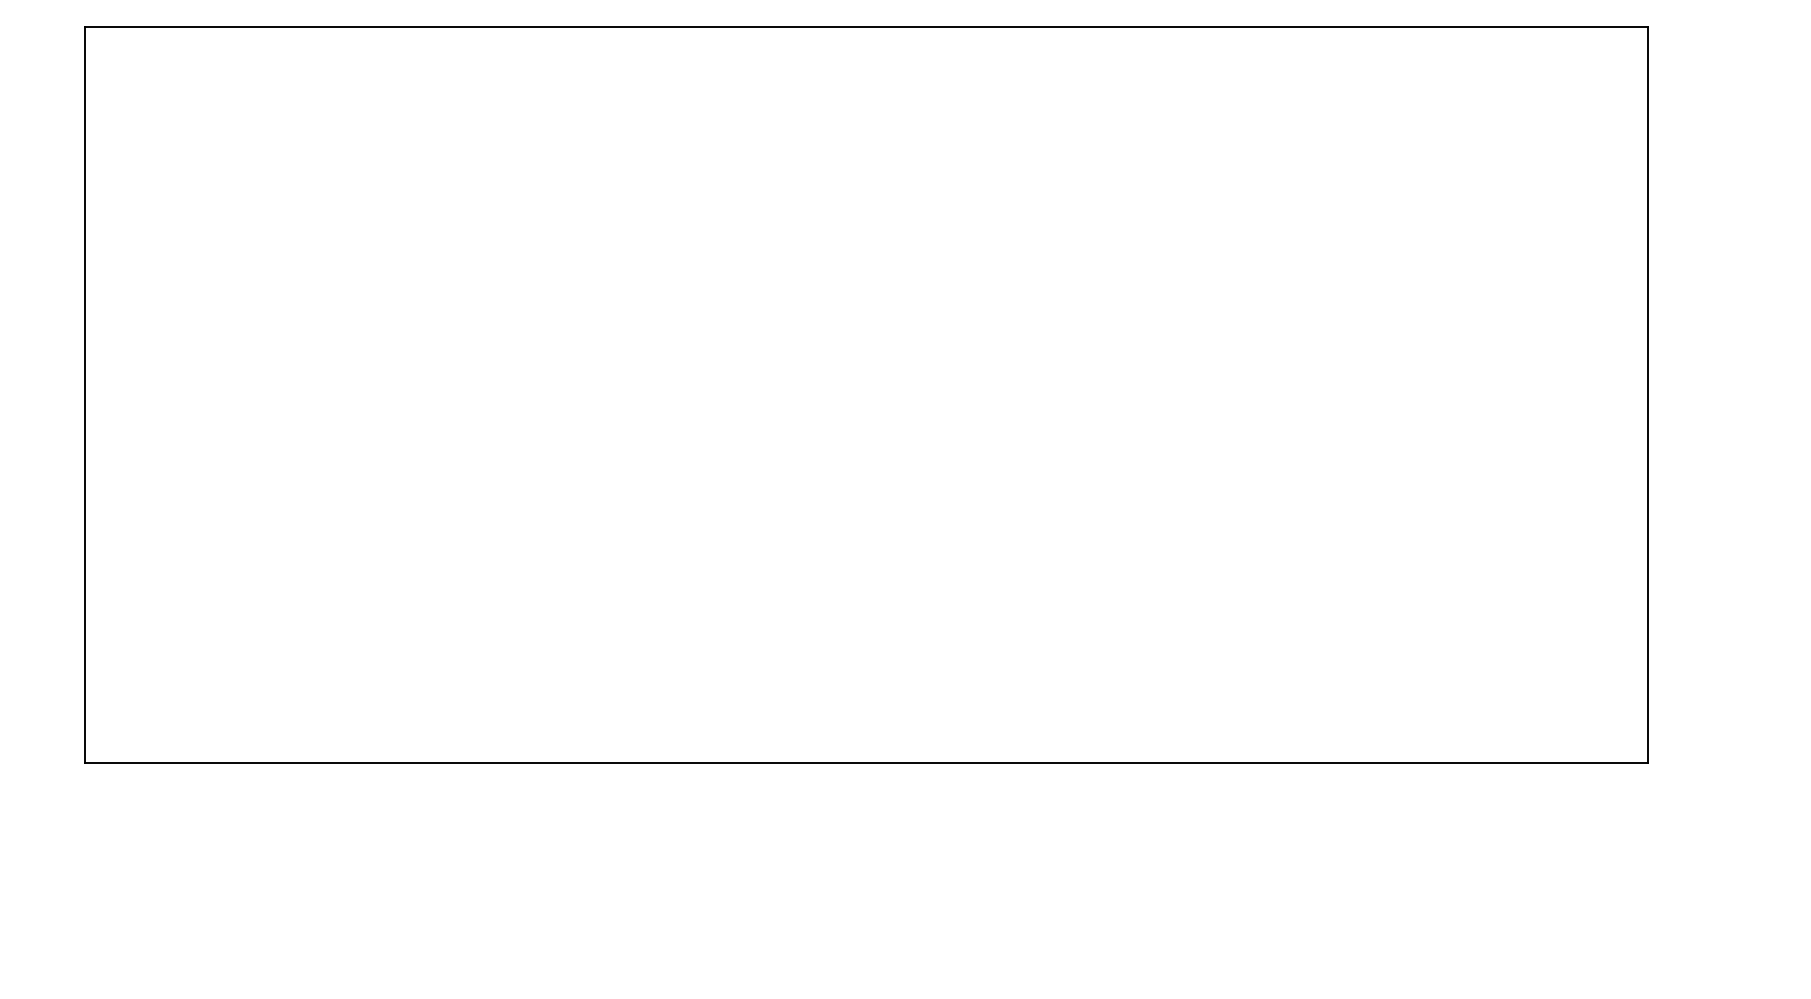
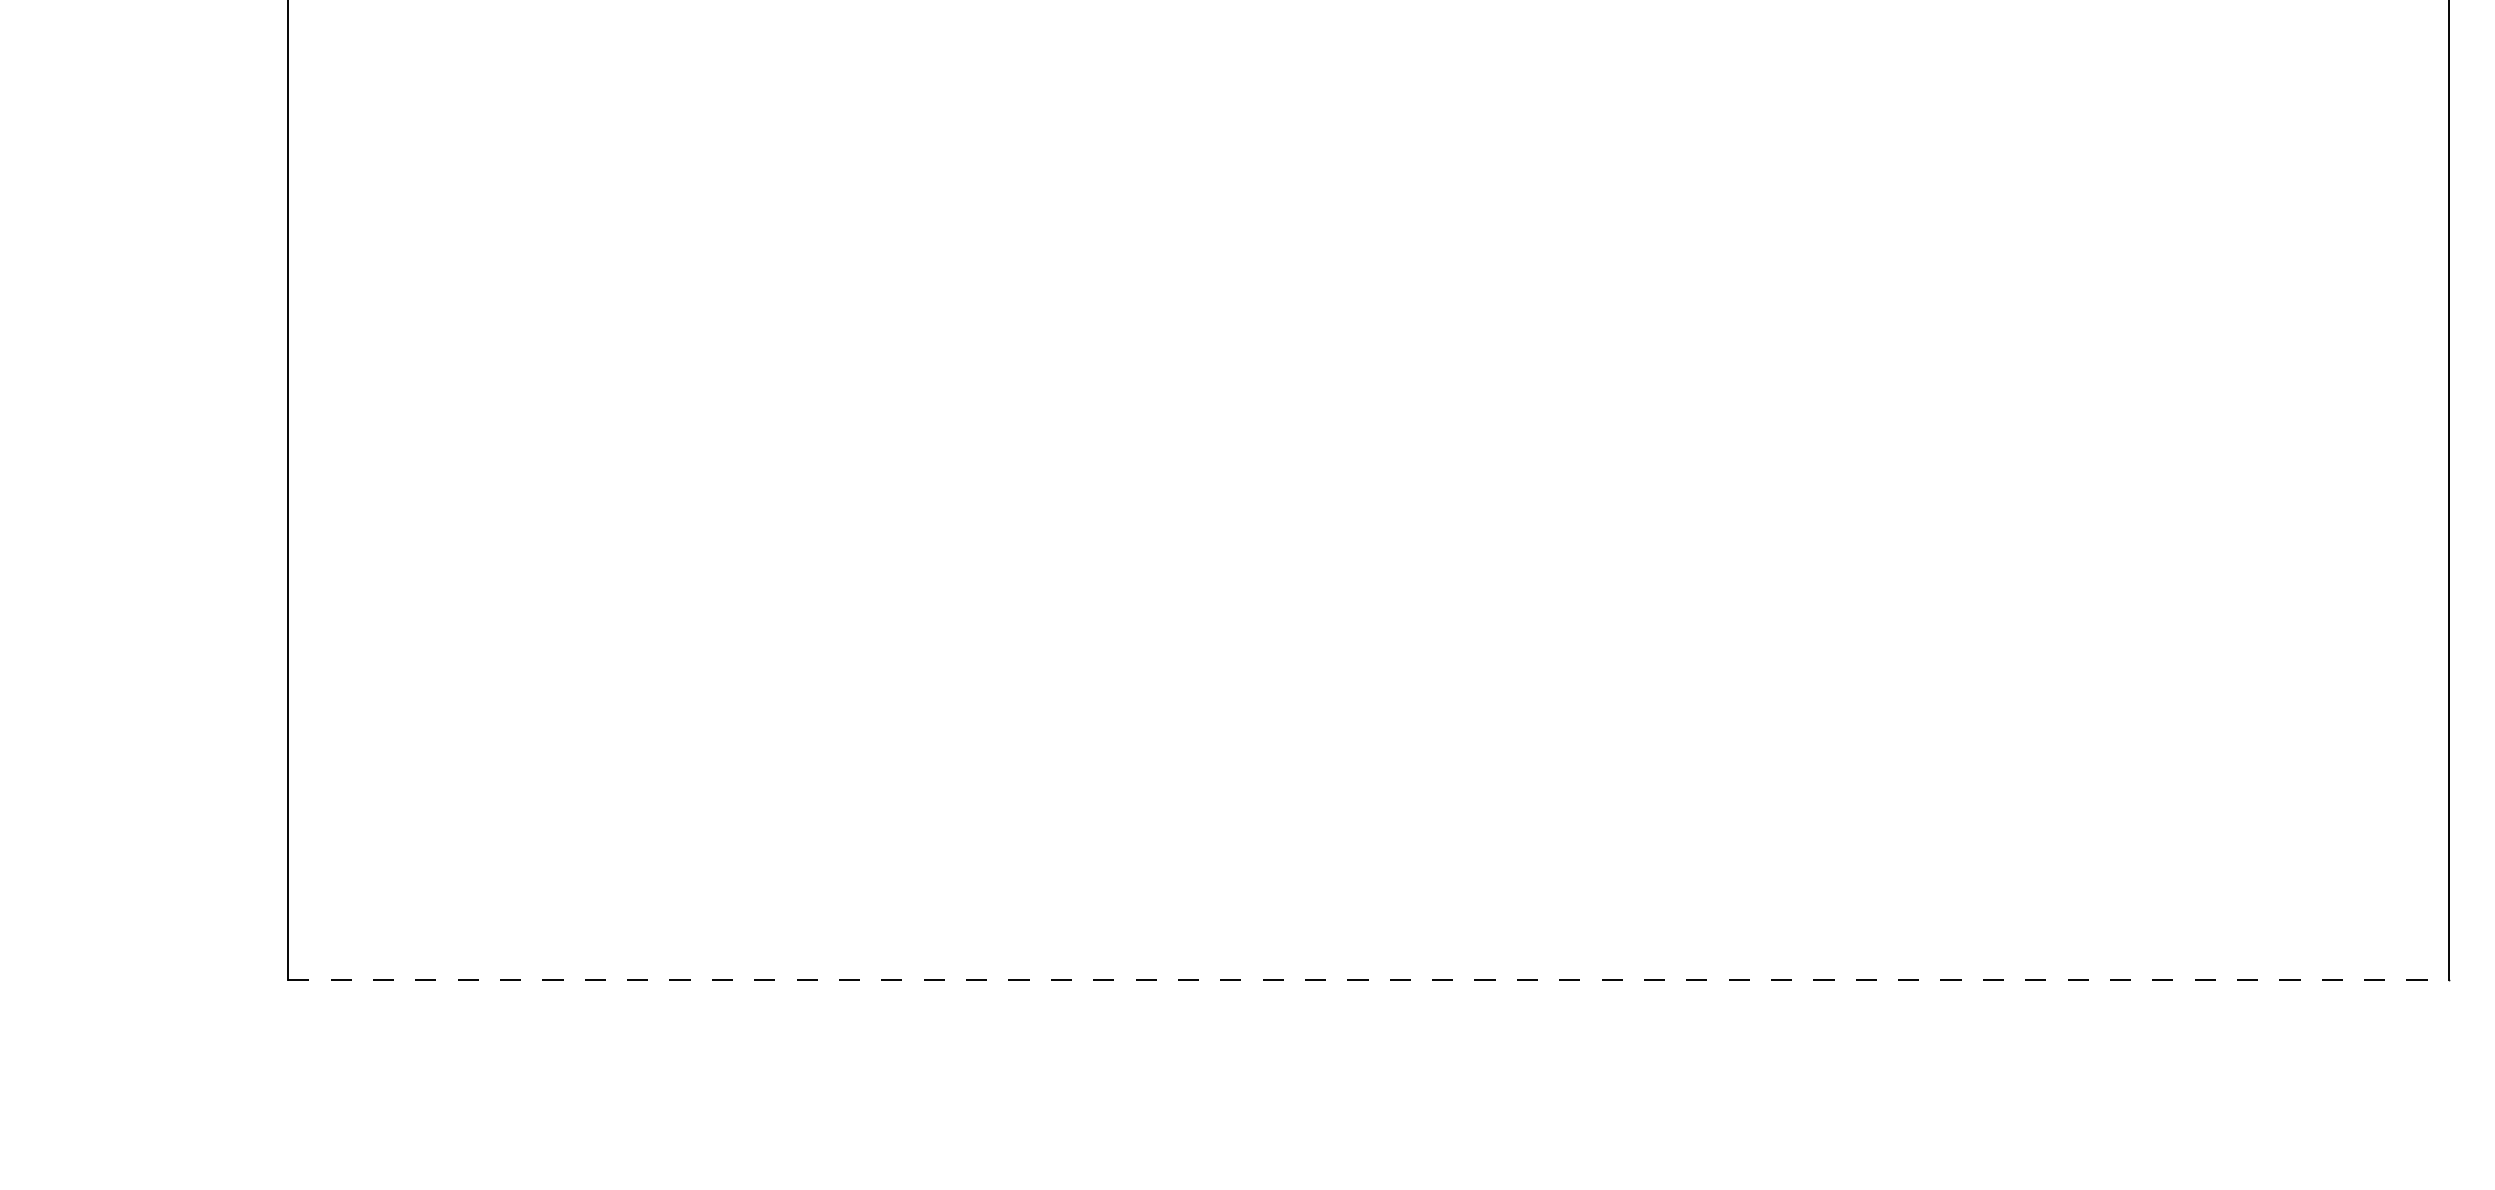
line: (866, 762) -> (1368, 979), solid -> dashed

